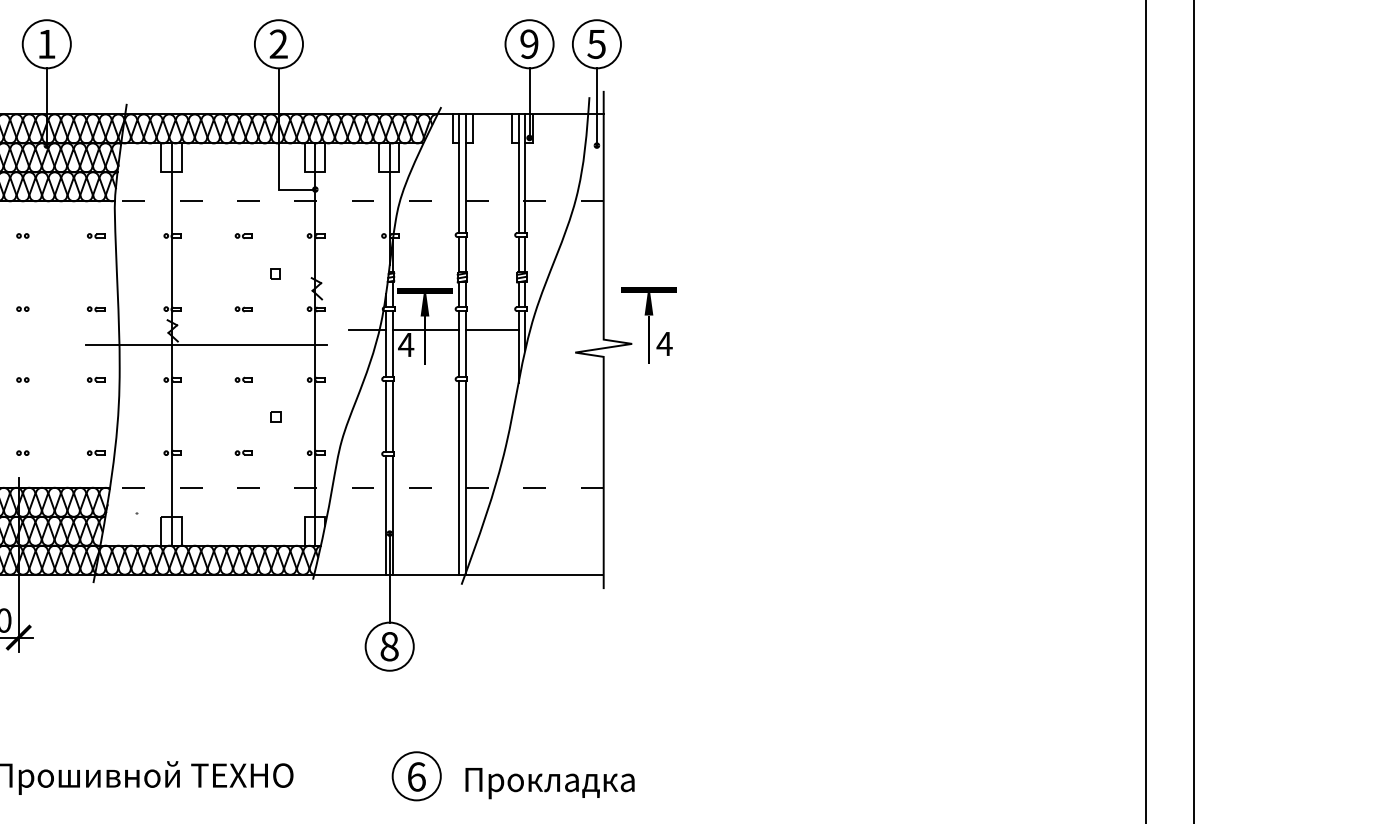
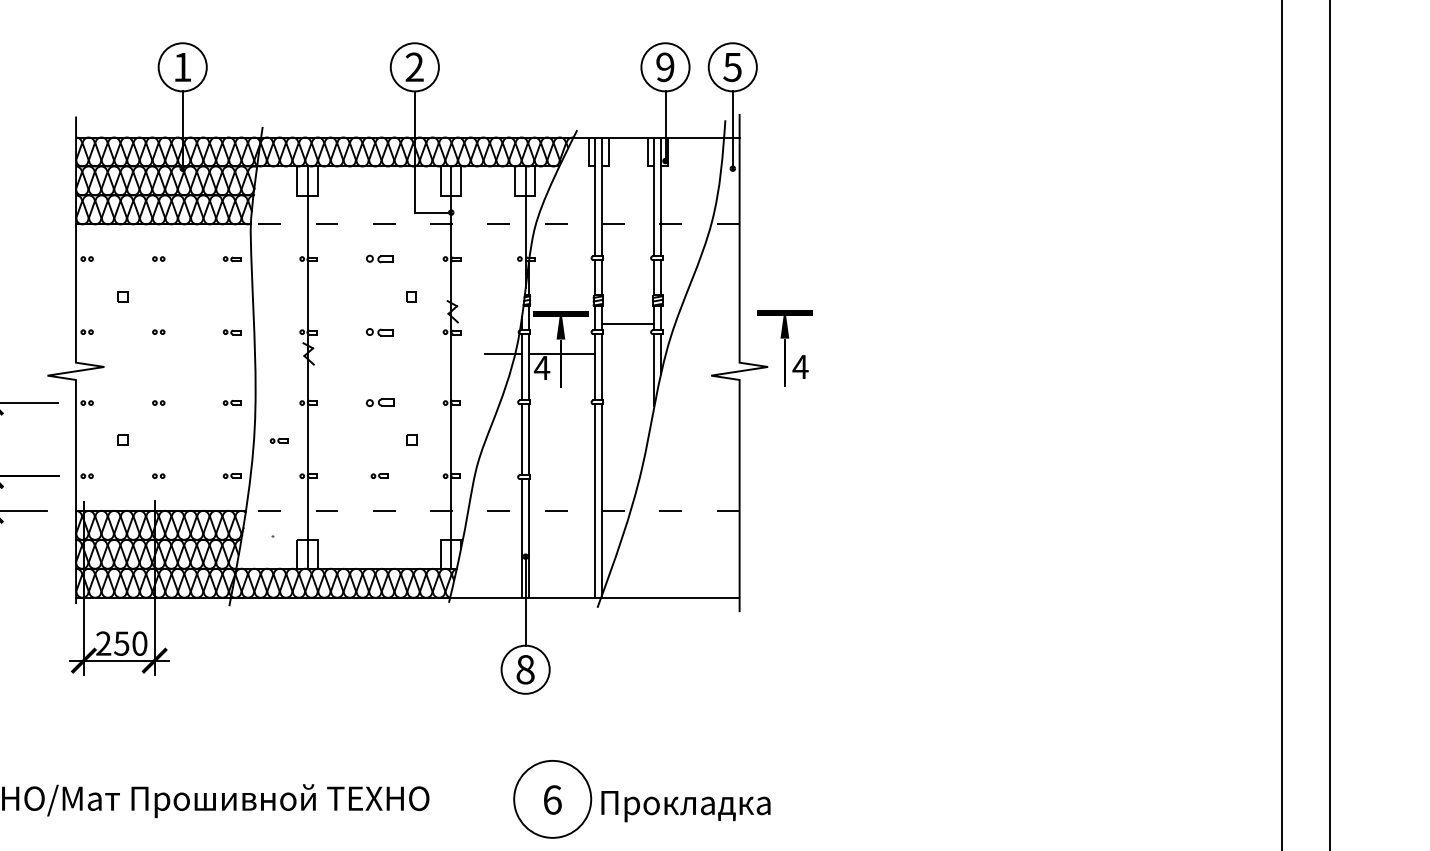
part: (243, 236) -> (379, 259), size x1.6
part: (243, 309) -> (379, 332), size x1.6
line: (491, 330) -> (627, 323), moved
line: (206, 344) -> (342, 367), removed
part: (243, 379) -> (379, 402), size x1.6
part: (142, 417) -> (278, 440), added
circle: (416, 776) -> (552, 799), size x1.6

